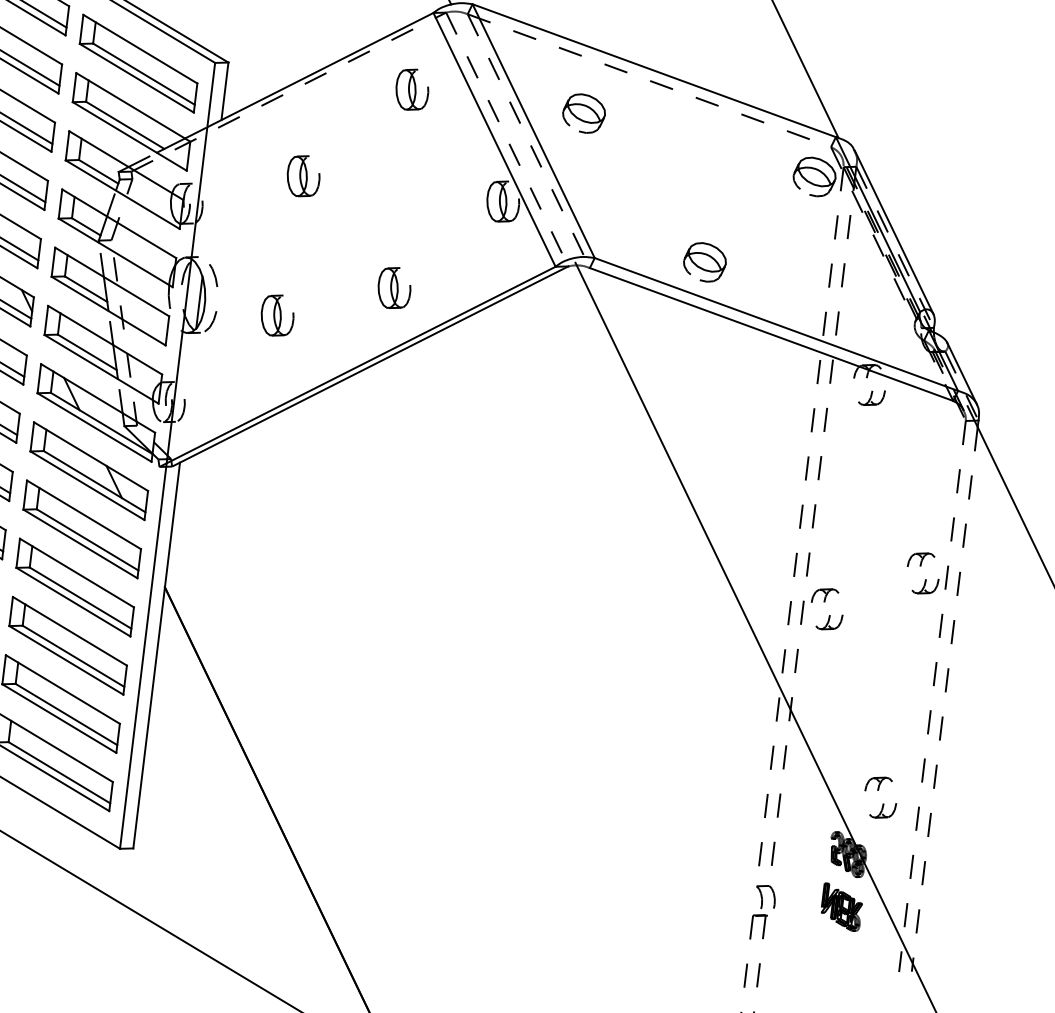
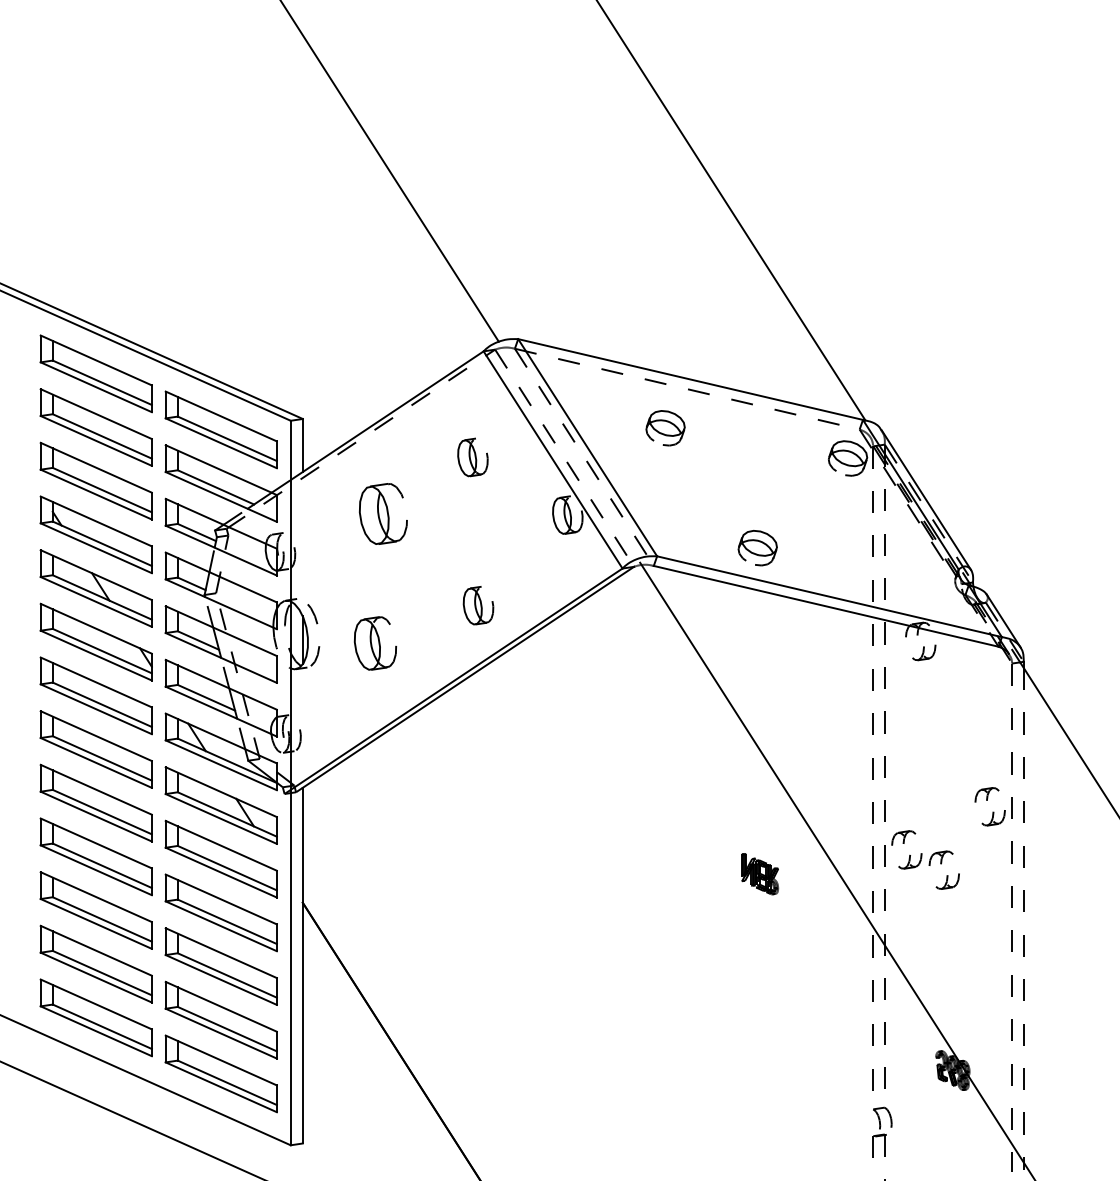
part: (411, 89) -> (472, 457), moved
part: (583, 113) -> (665, 428), moved
part: (303, 175) -> (383, 513), size x1.6
part: (276, 315) -> (374, 643), size x1.4
part: (879, 796) -> (943, 869), moved
part: (842, 907) -> (760, 874), moved

